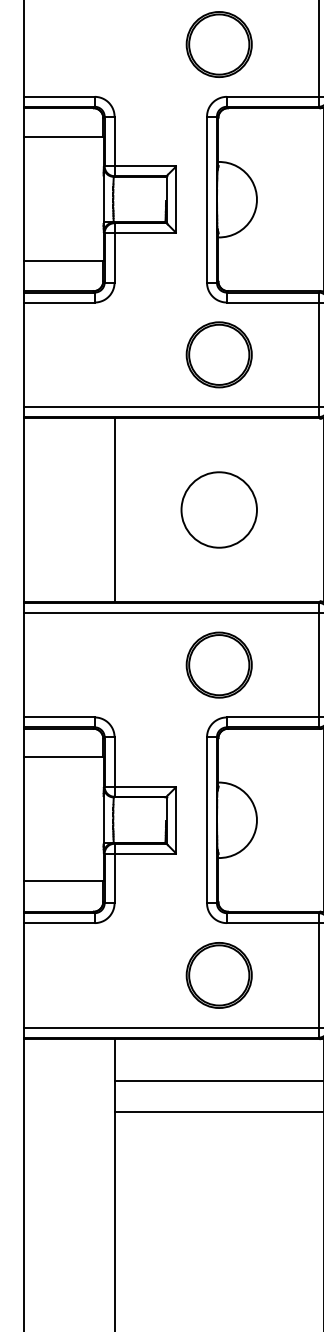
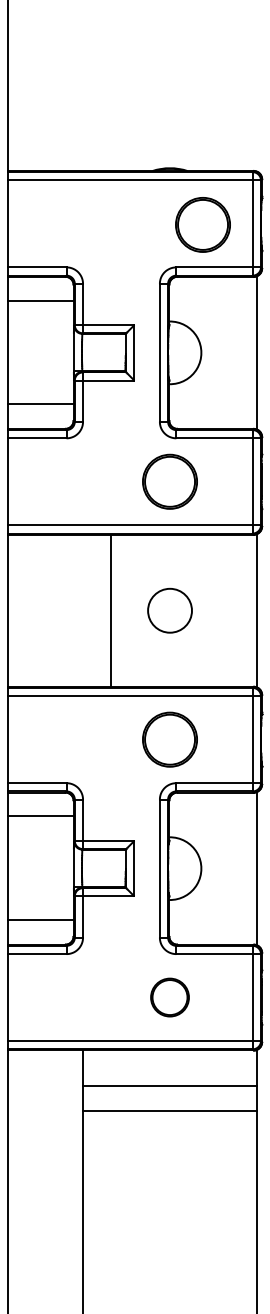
part: (218, 44) -> (202, 224), moved
line: (115, 509) -> (111, 610), moved
circle: (218, 509) -> (169, 610), size x0.7
part: (218, 975) -> (169, 997), size x0.7

